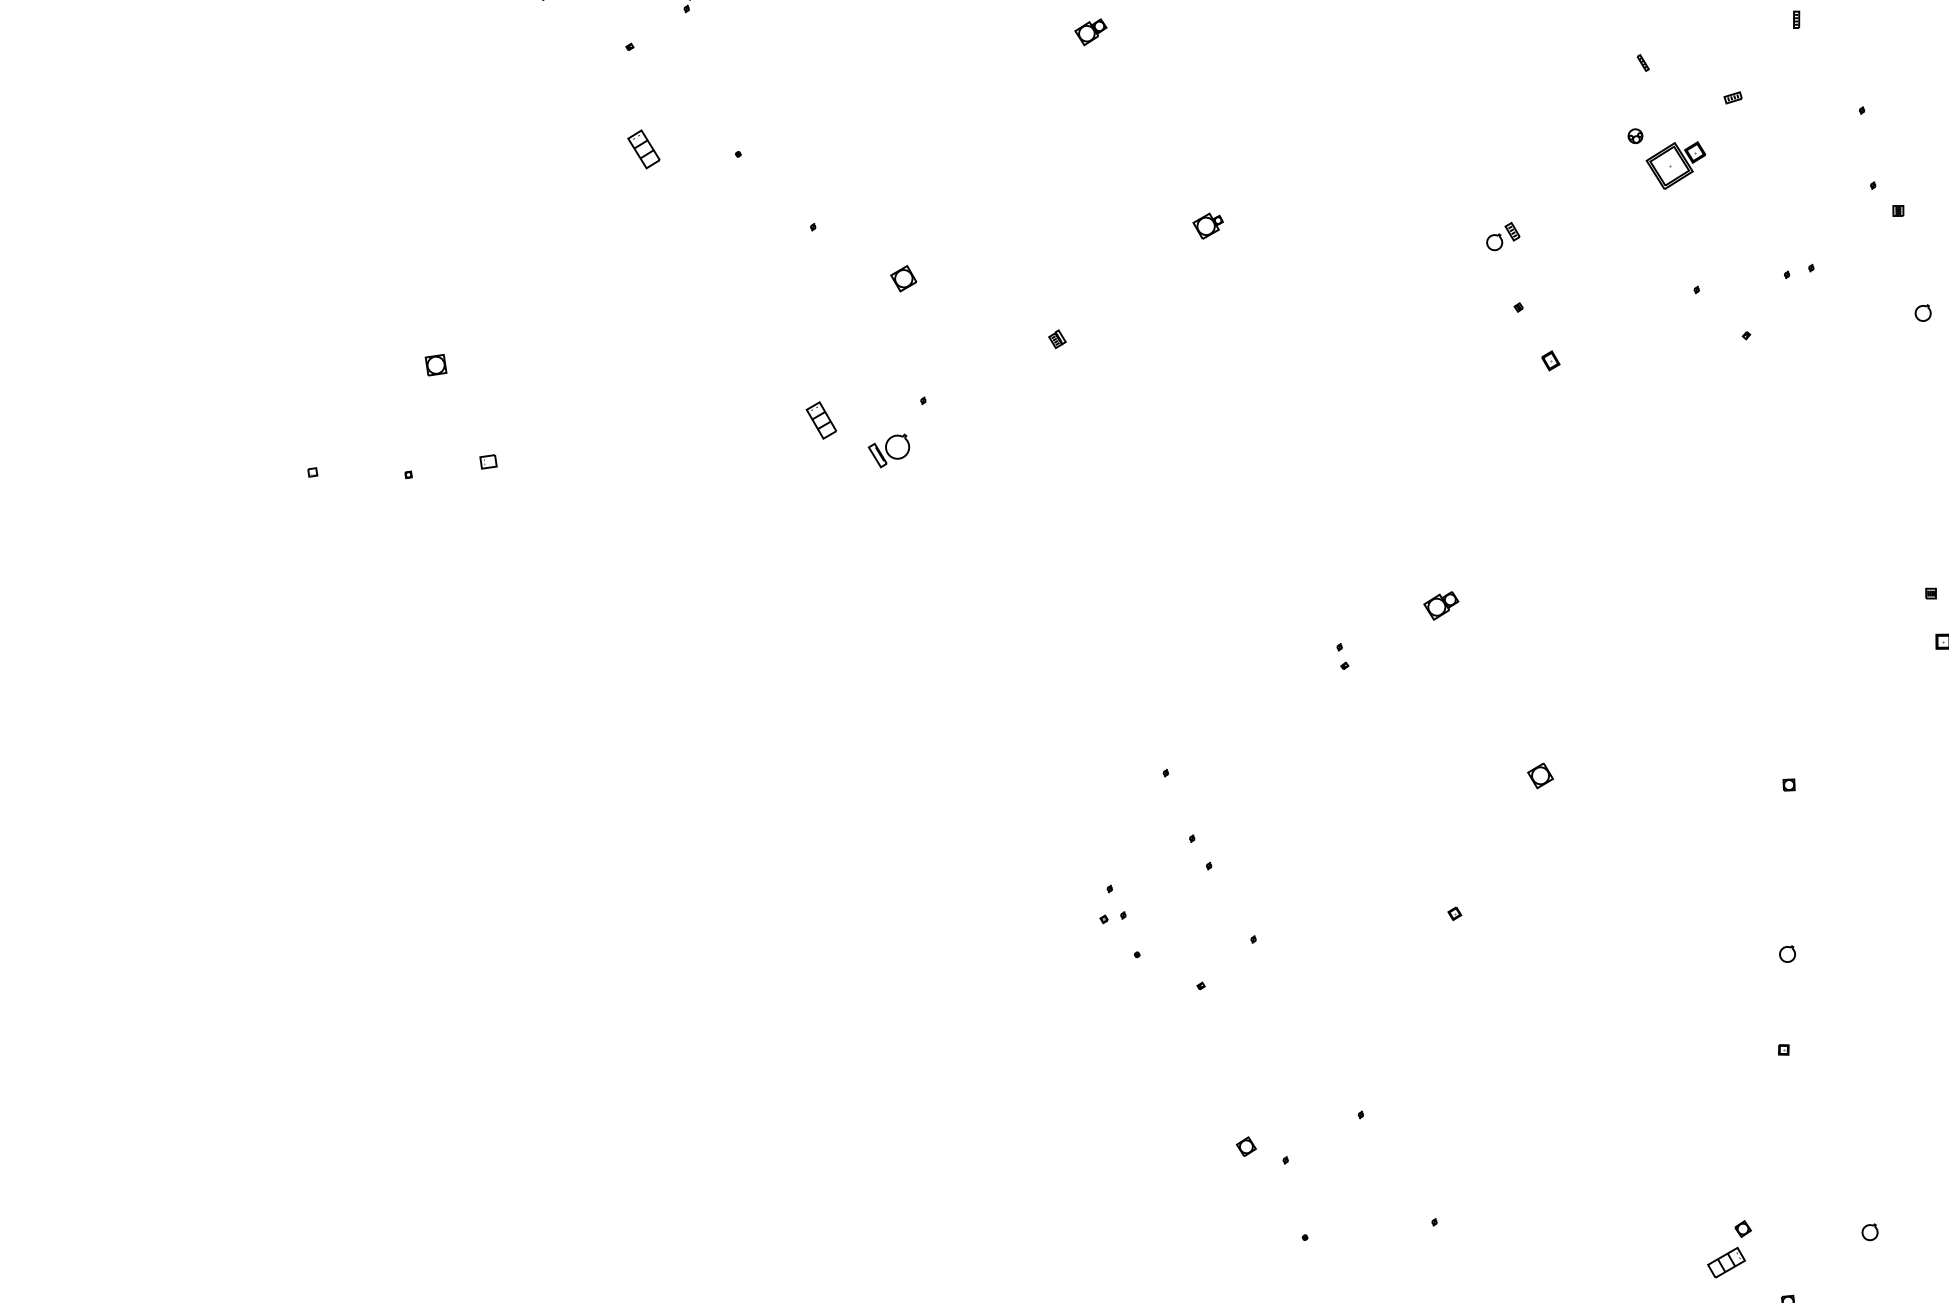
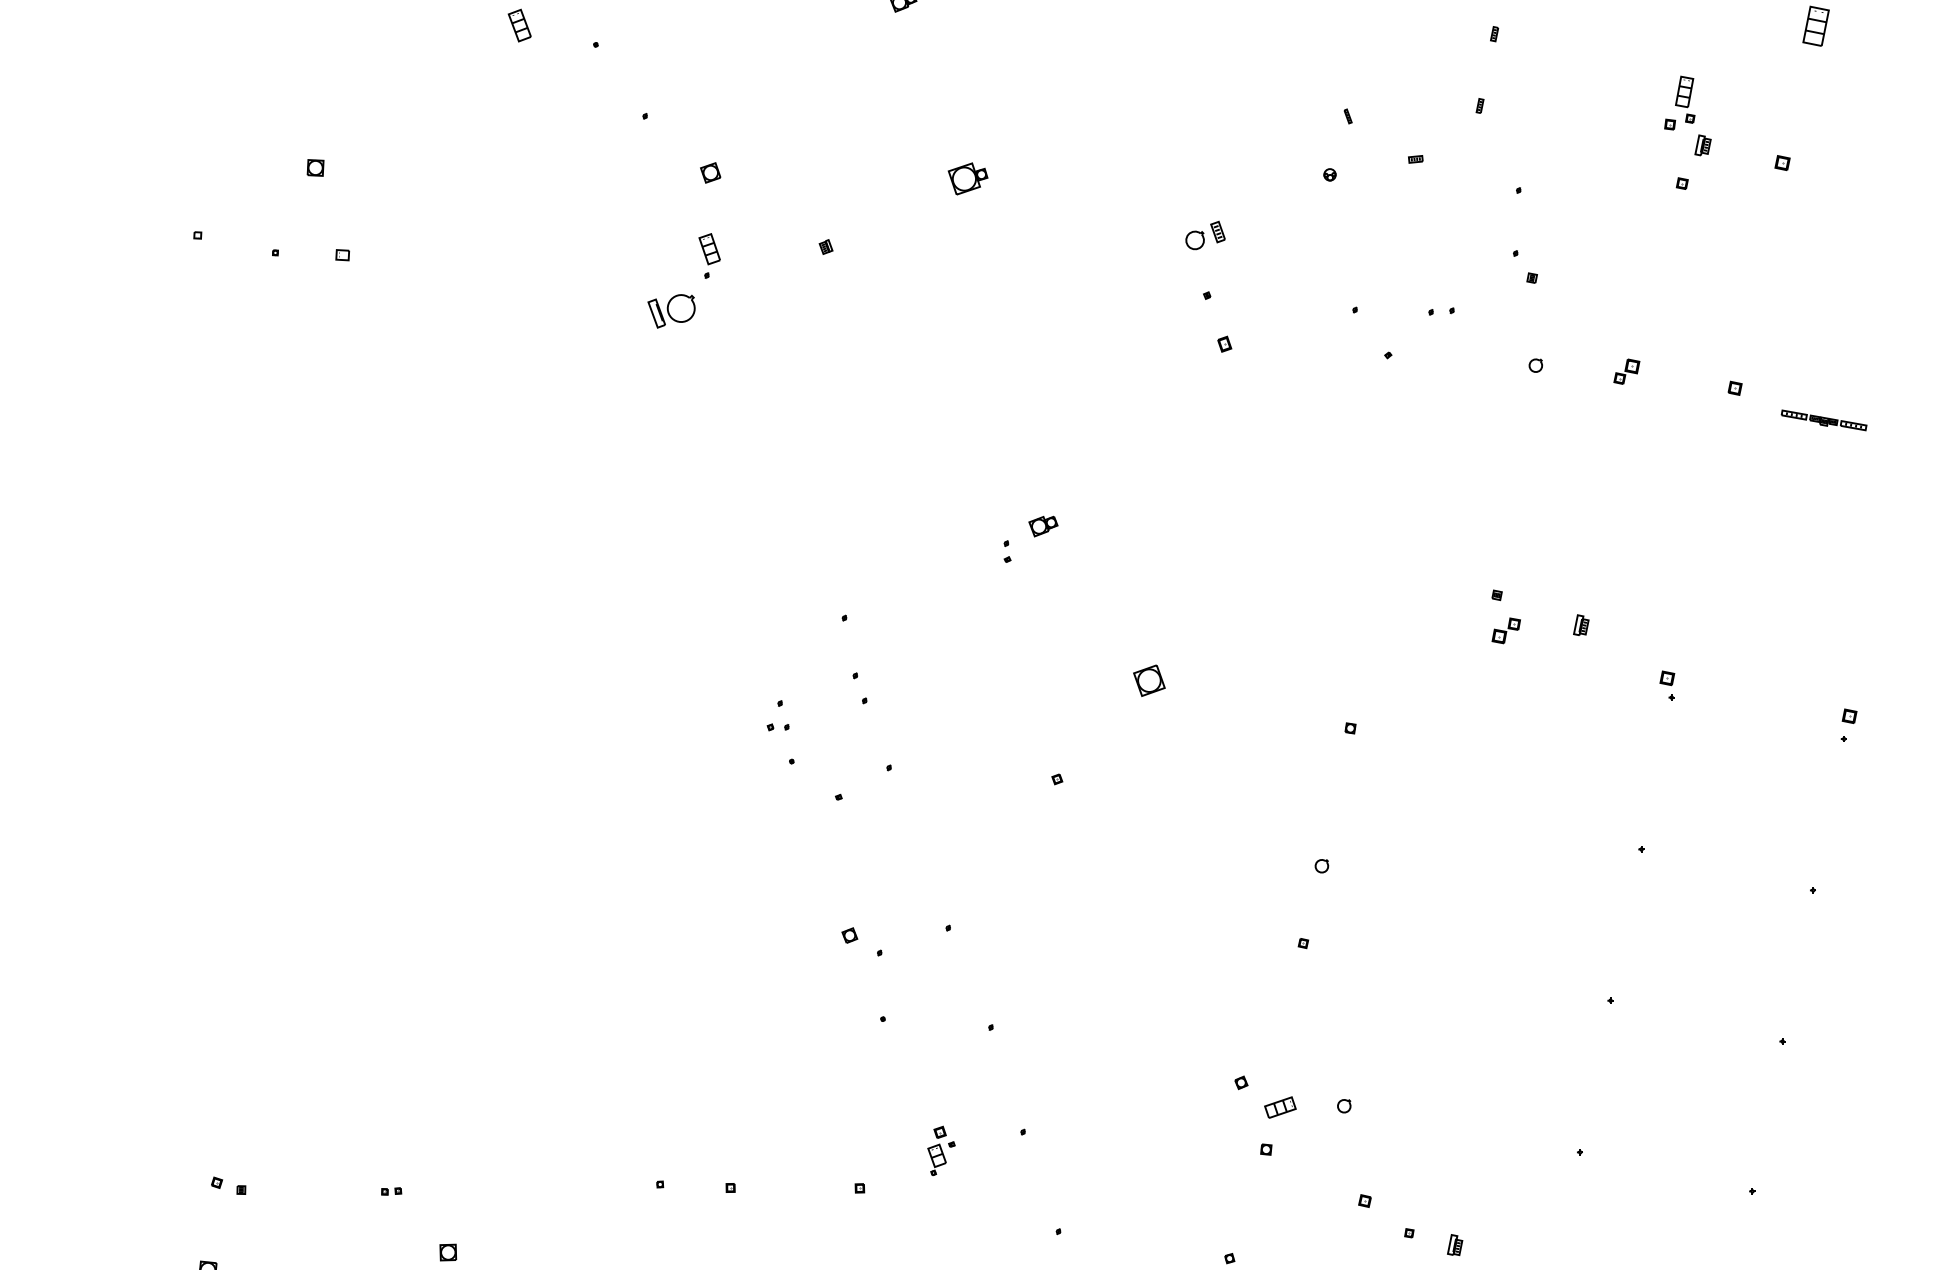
part: (1677, 164) -> (1359, 204), removed
part: (1208, 225) -> (967, 178), size x1.6
part: (1502, 235) -> (1205, 234), size x1.4
part: (821, 420) -> (709, 249), moved
part: (889, 450) -> (671, 310), size x1.4
part: (1441, 606) -> (1043, 526), moved
part: (1540, 775) -> (1149, 680), size x1.6
part: (1726, 1262) -> (1280, 1107), moved

